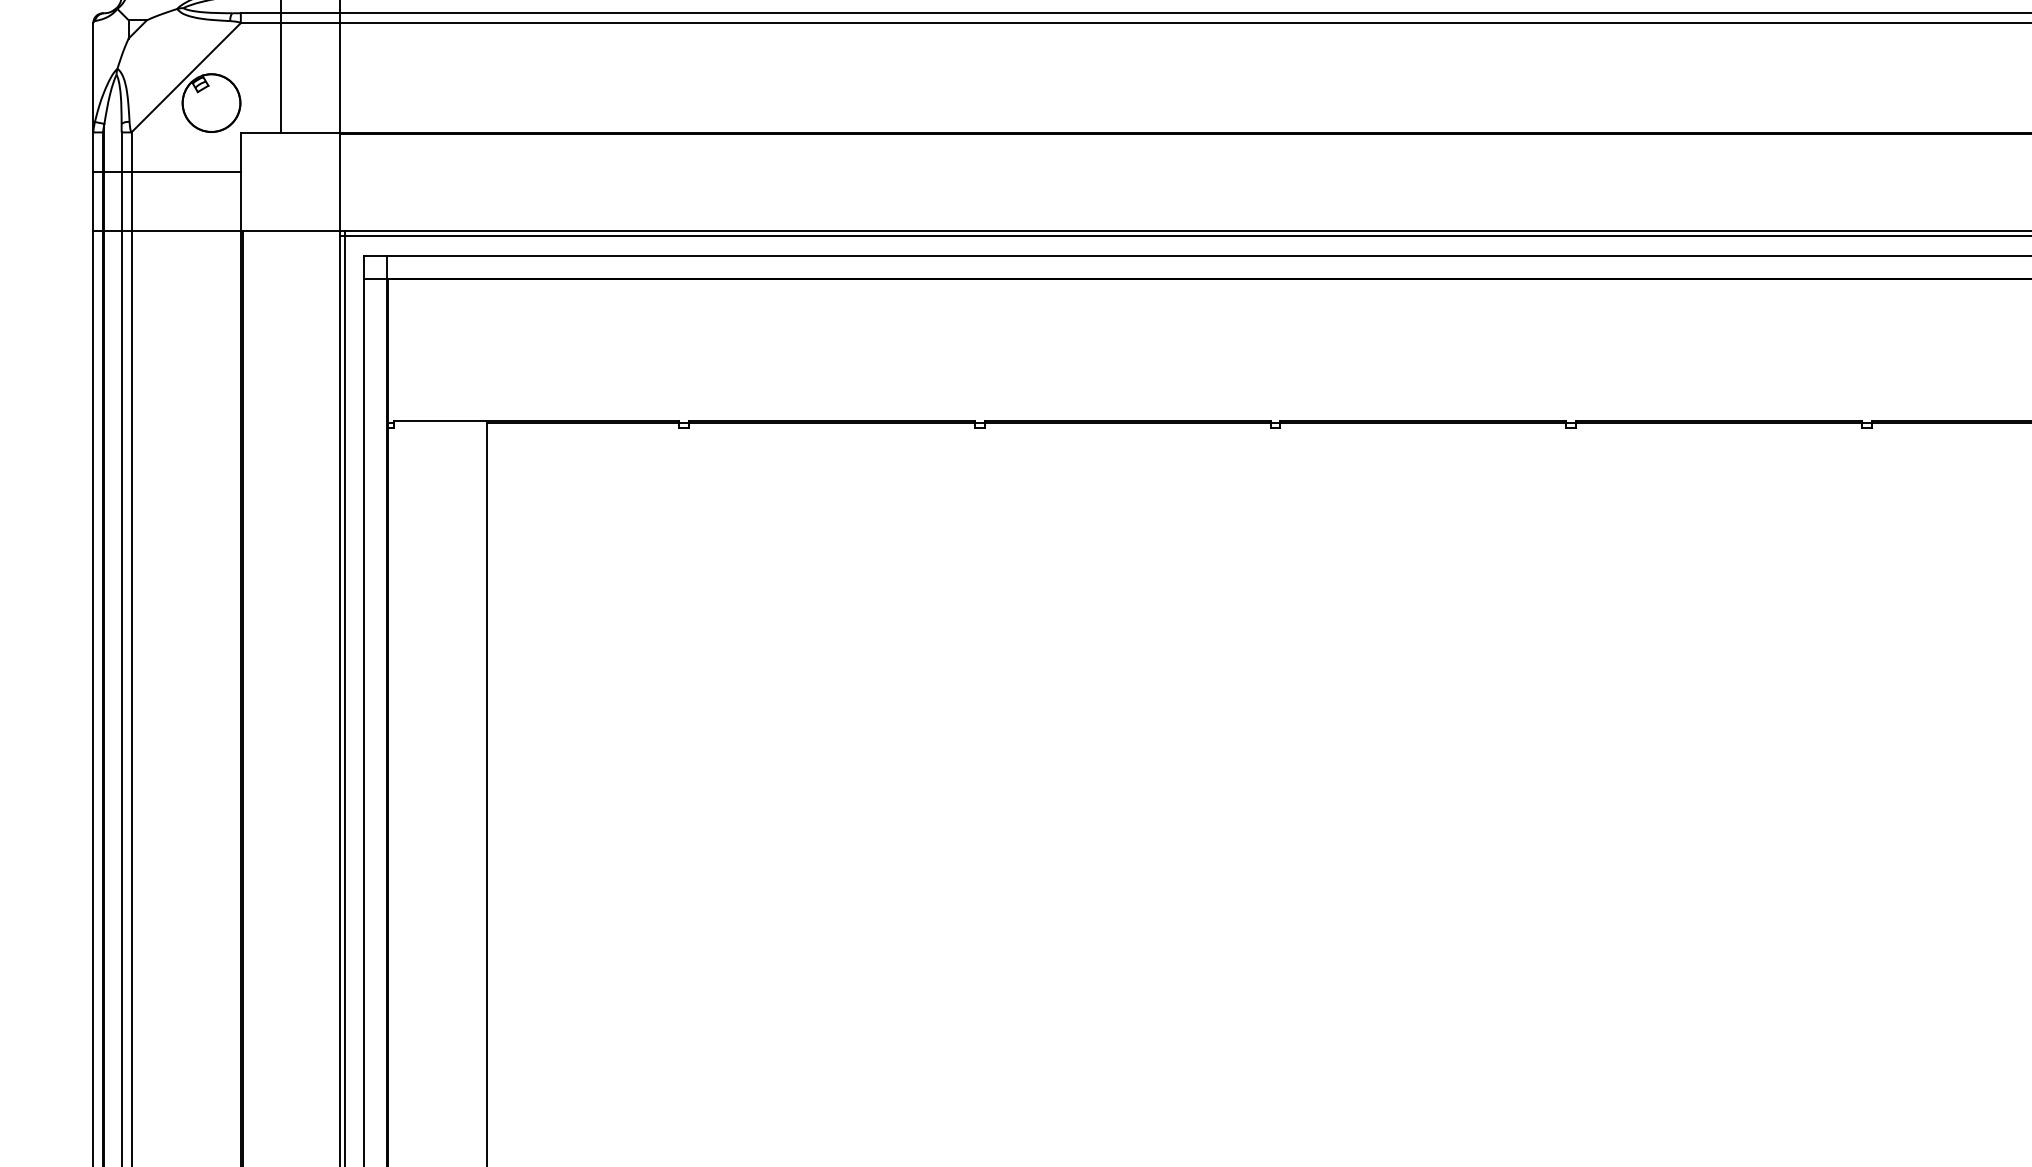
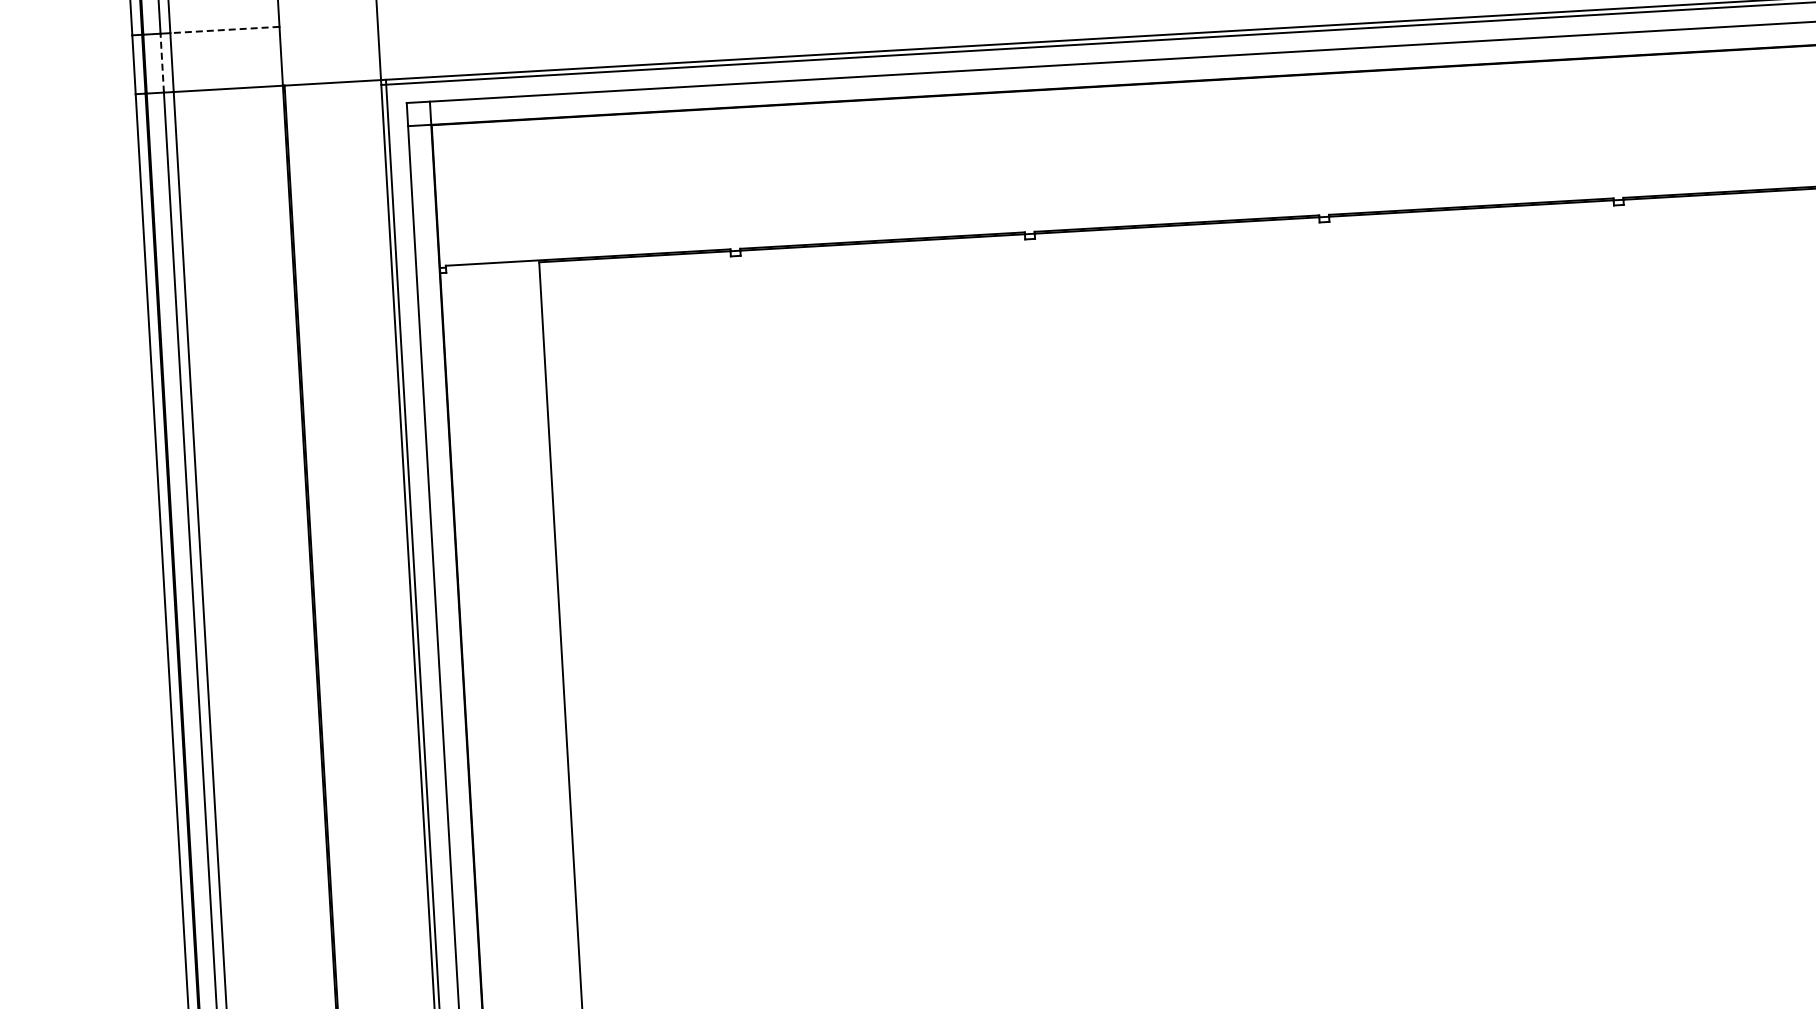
line: (186, 172) -> (225, 30), solid -> dashed
line: (121, 201) -> (162, 63), solid -> dashed

